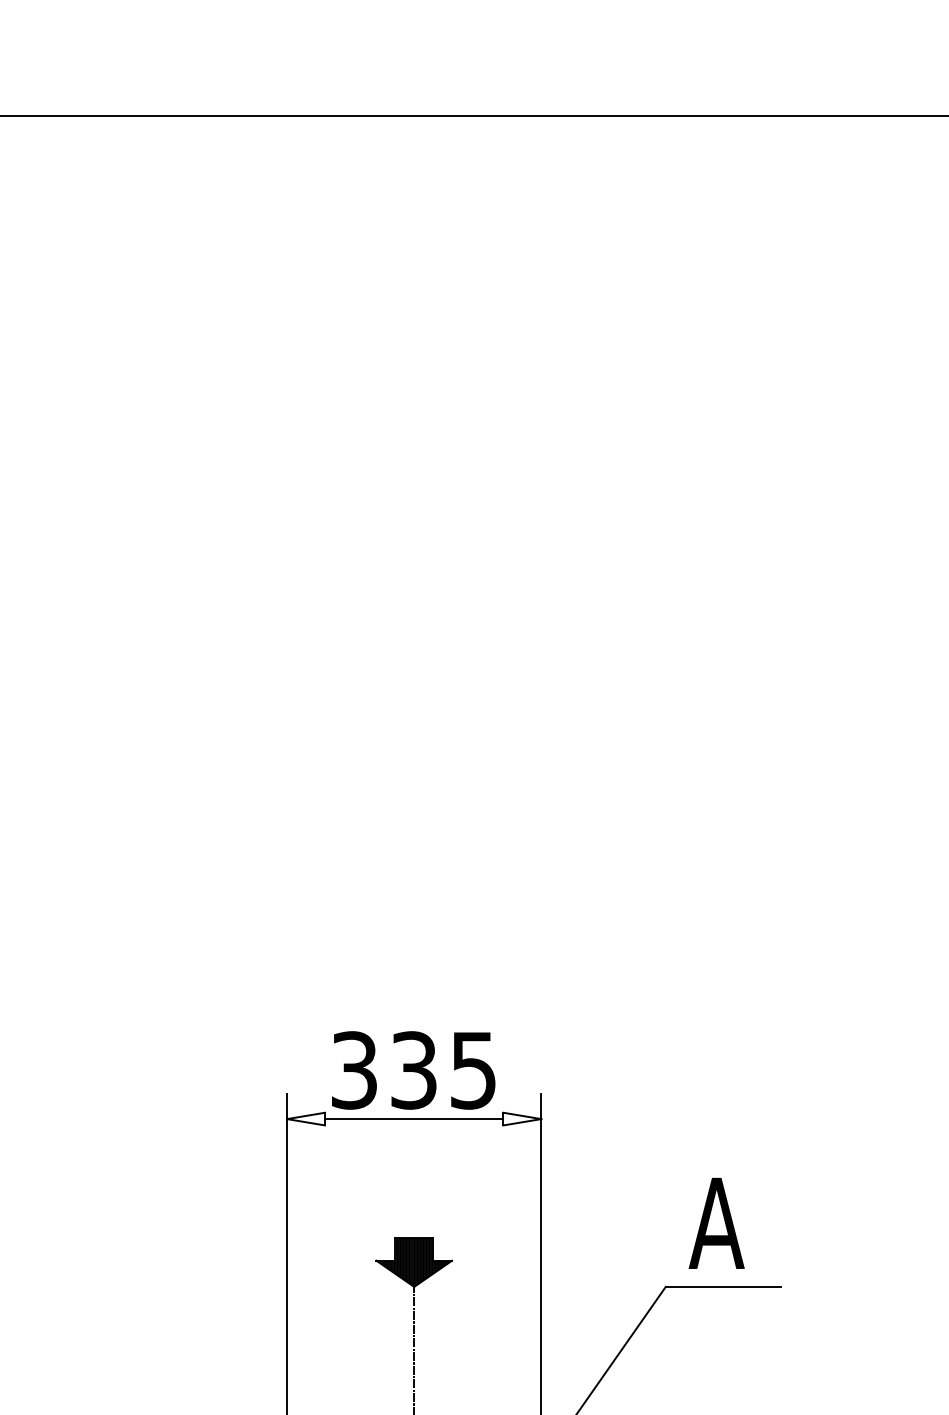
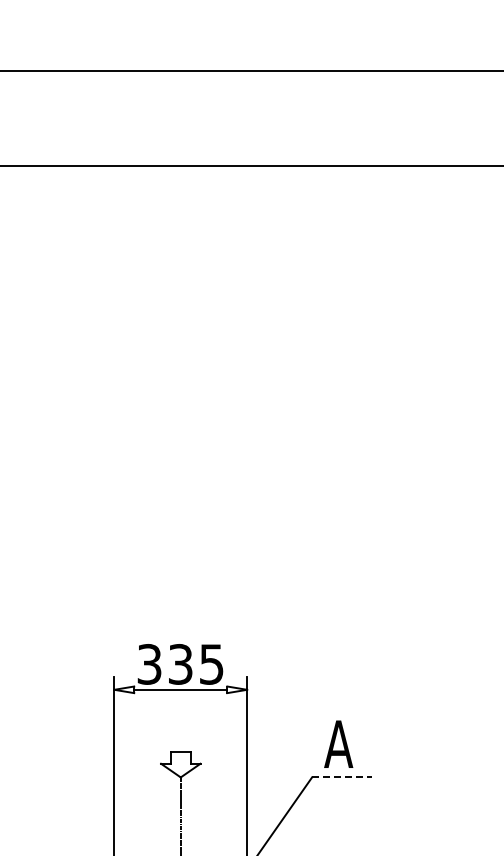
hatch: (413, 1262) -> (180, 764), removed
line: (724, 1287) -> (342, 777), solid -> dashed

